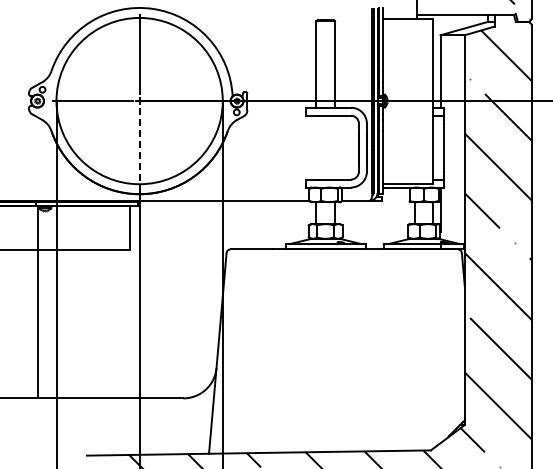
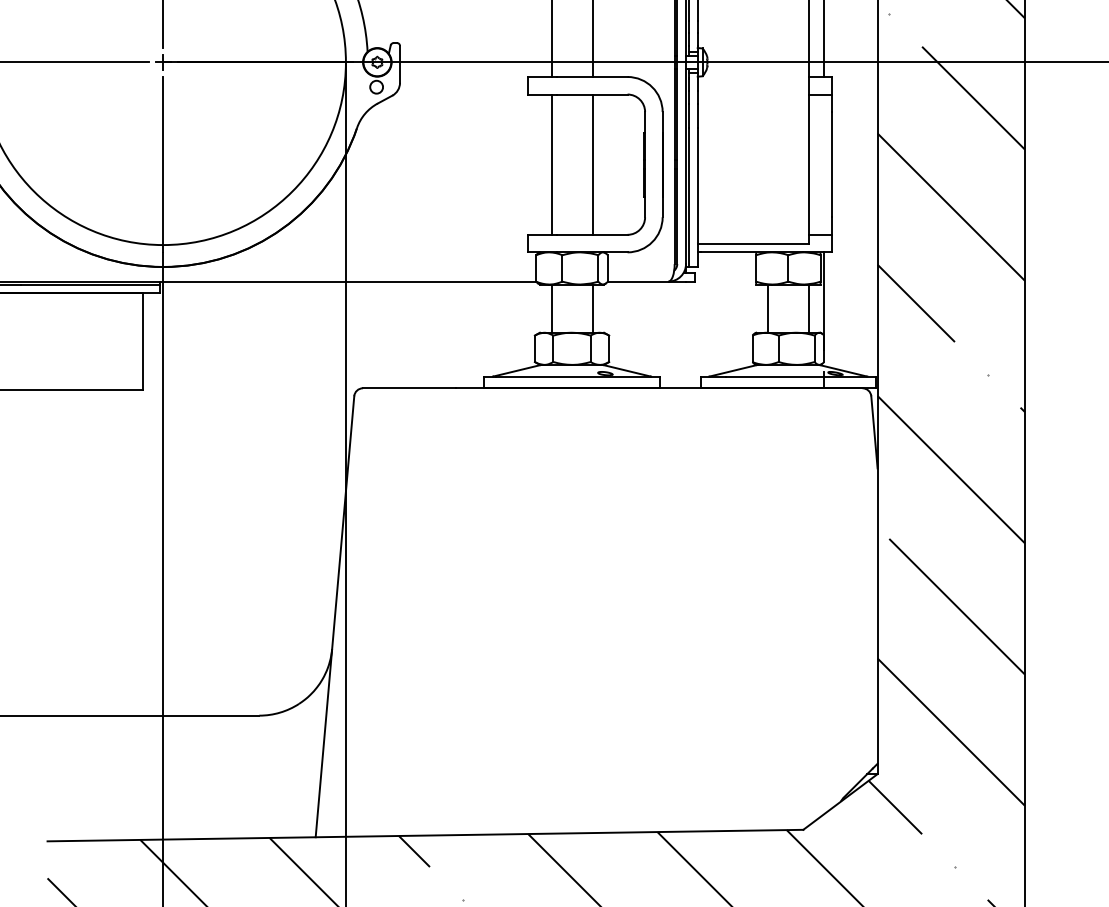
line: (139, 147) -> (162, 164), dashed -> solid
line: (316, 147) -> (551, 164), added
line: (335, 147) -> (593, 164), added

